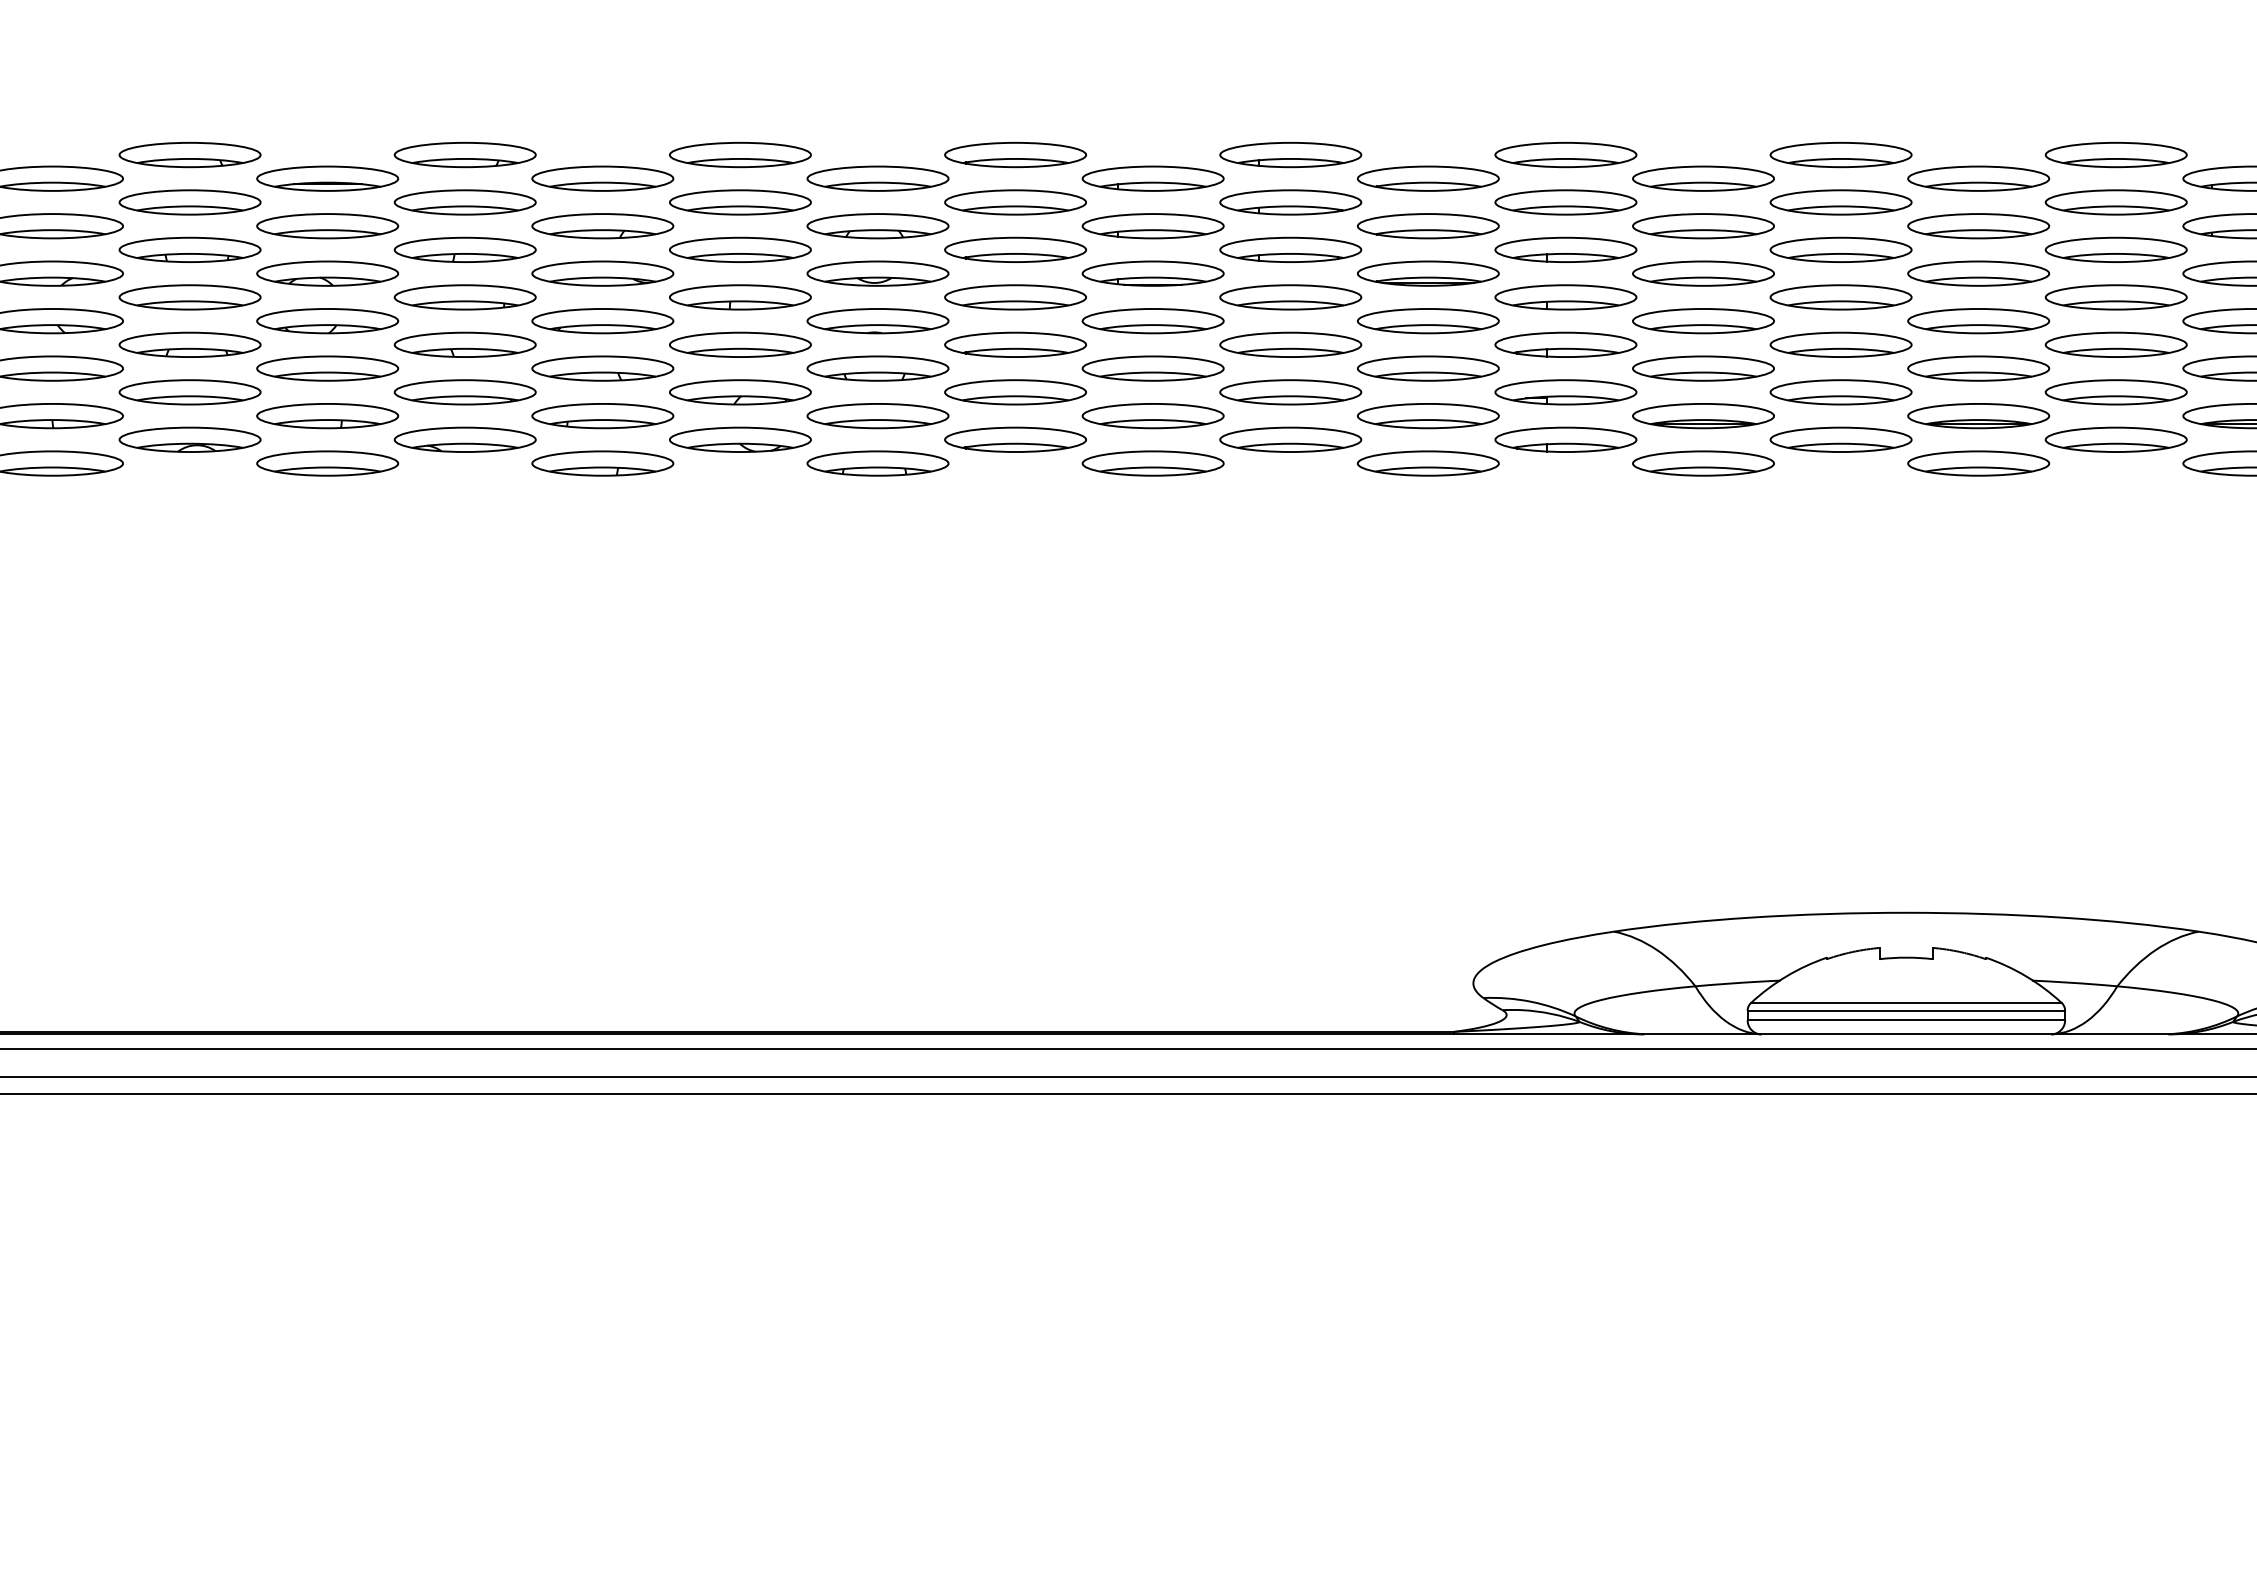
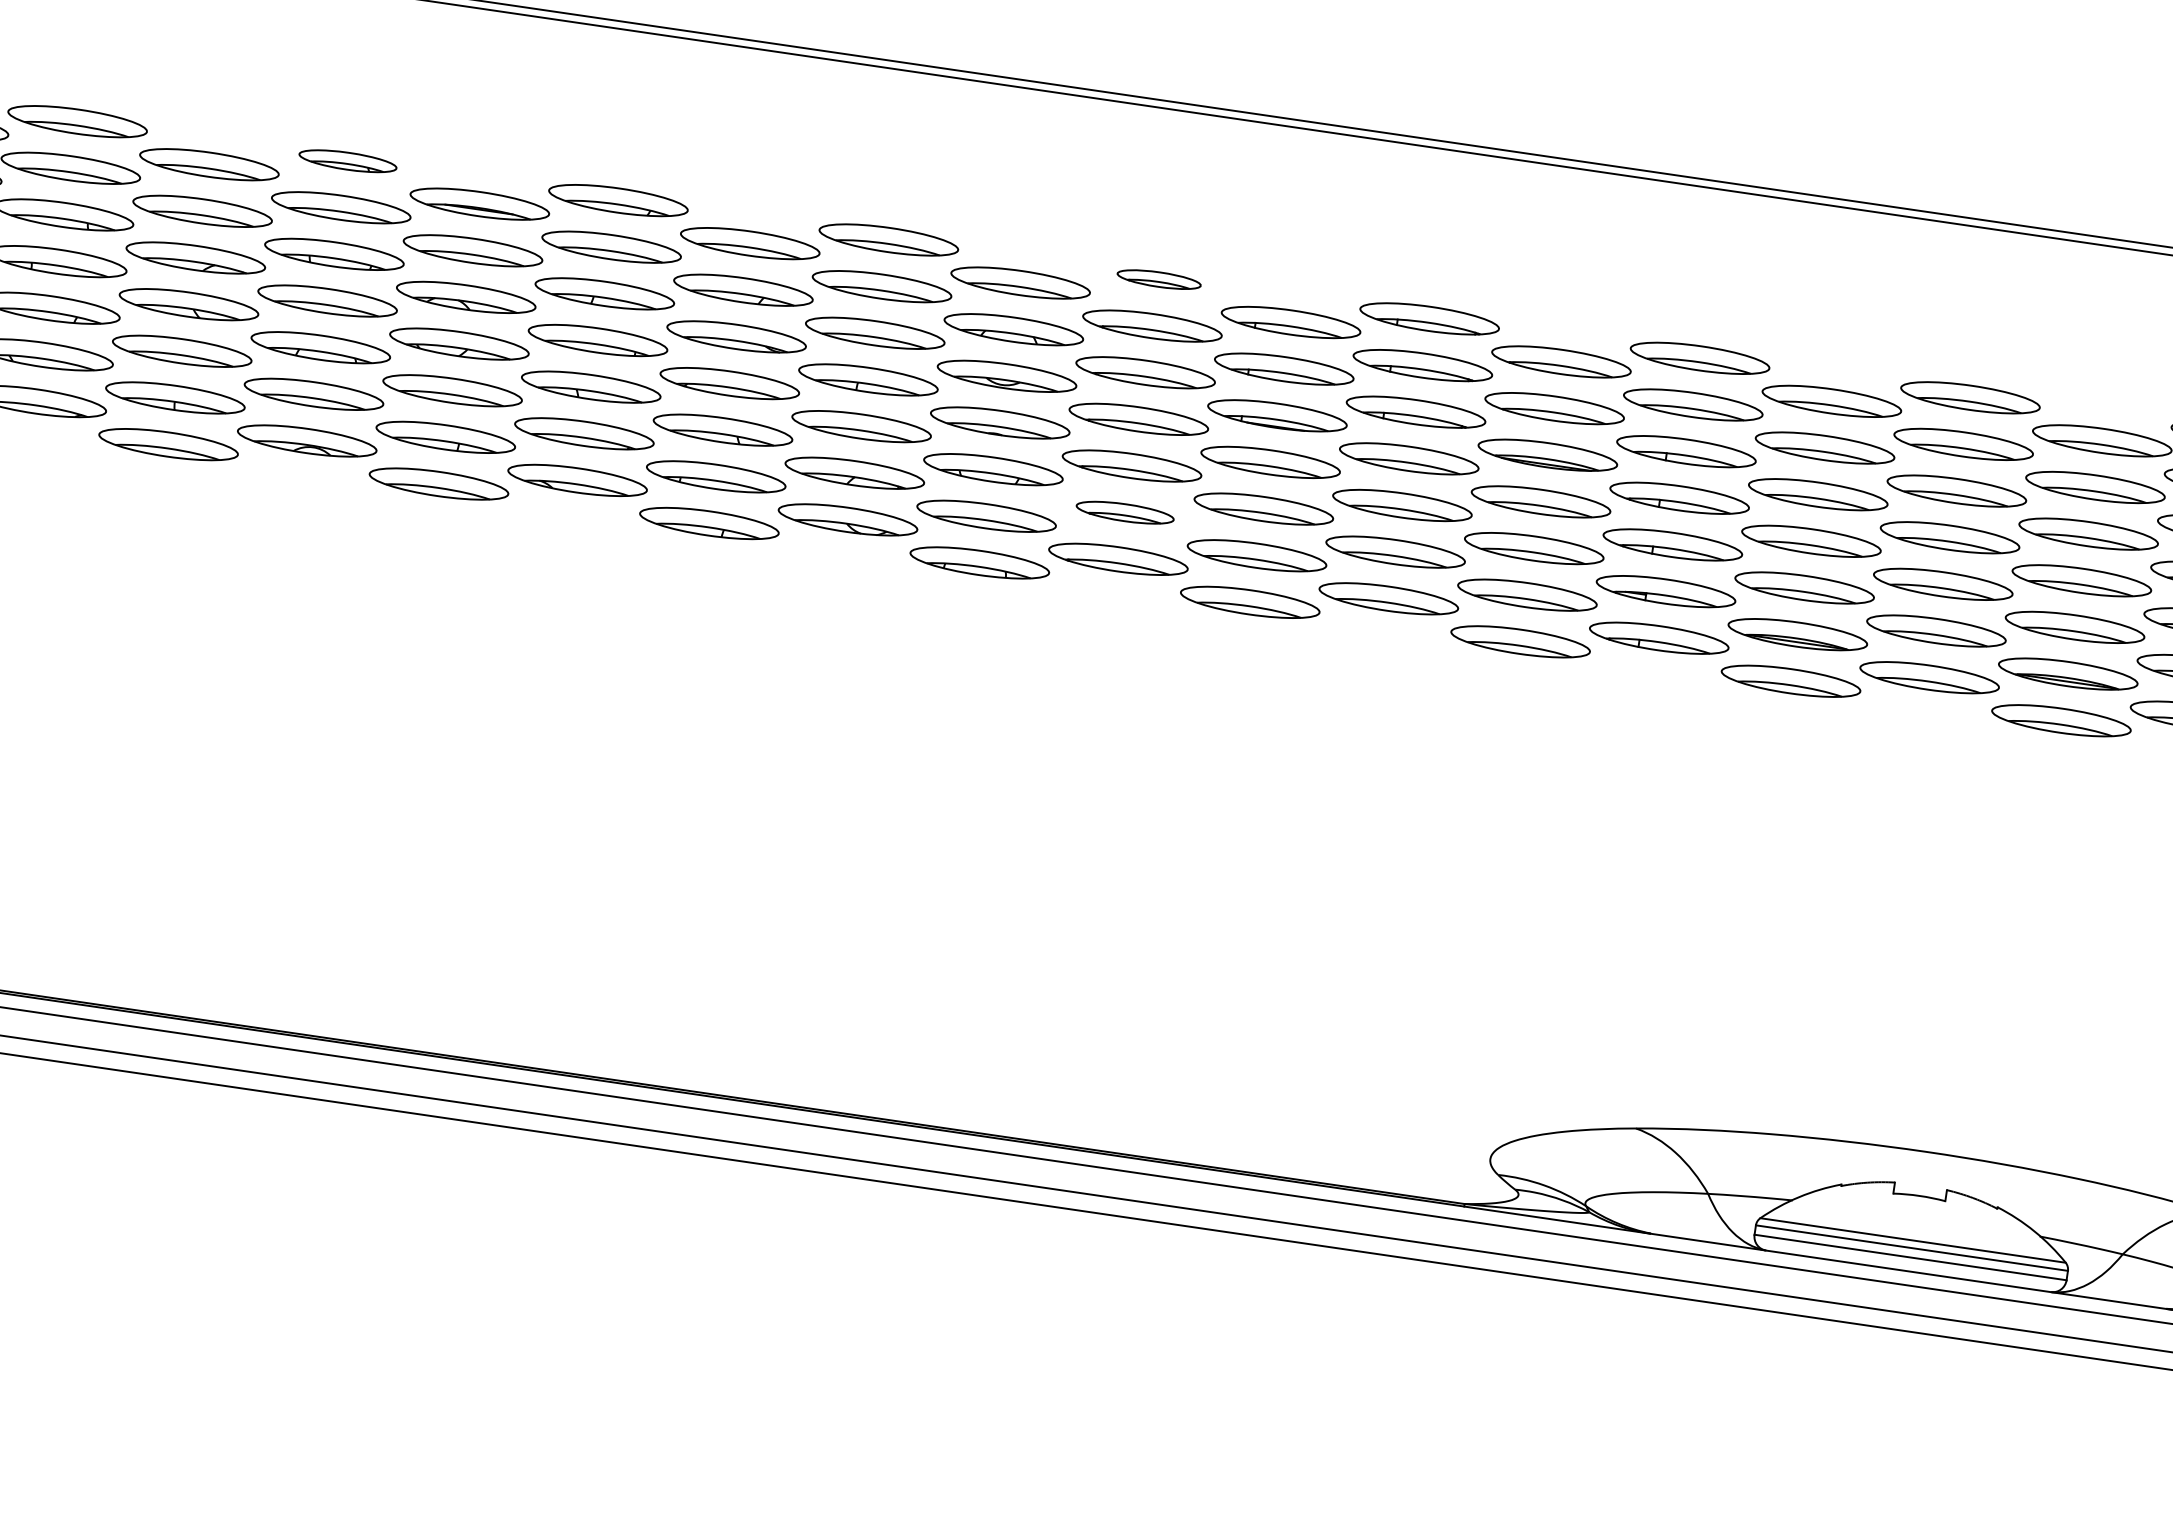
part: (189, 155) -> (347, 161), size x0.7
part: (1015, 155) -> (1159, 279), size x0.6
part: (1015, 392) -> (1125, 512), size x0.7

